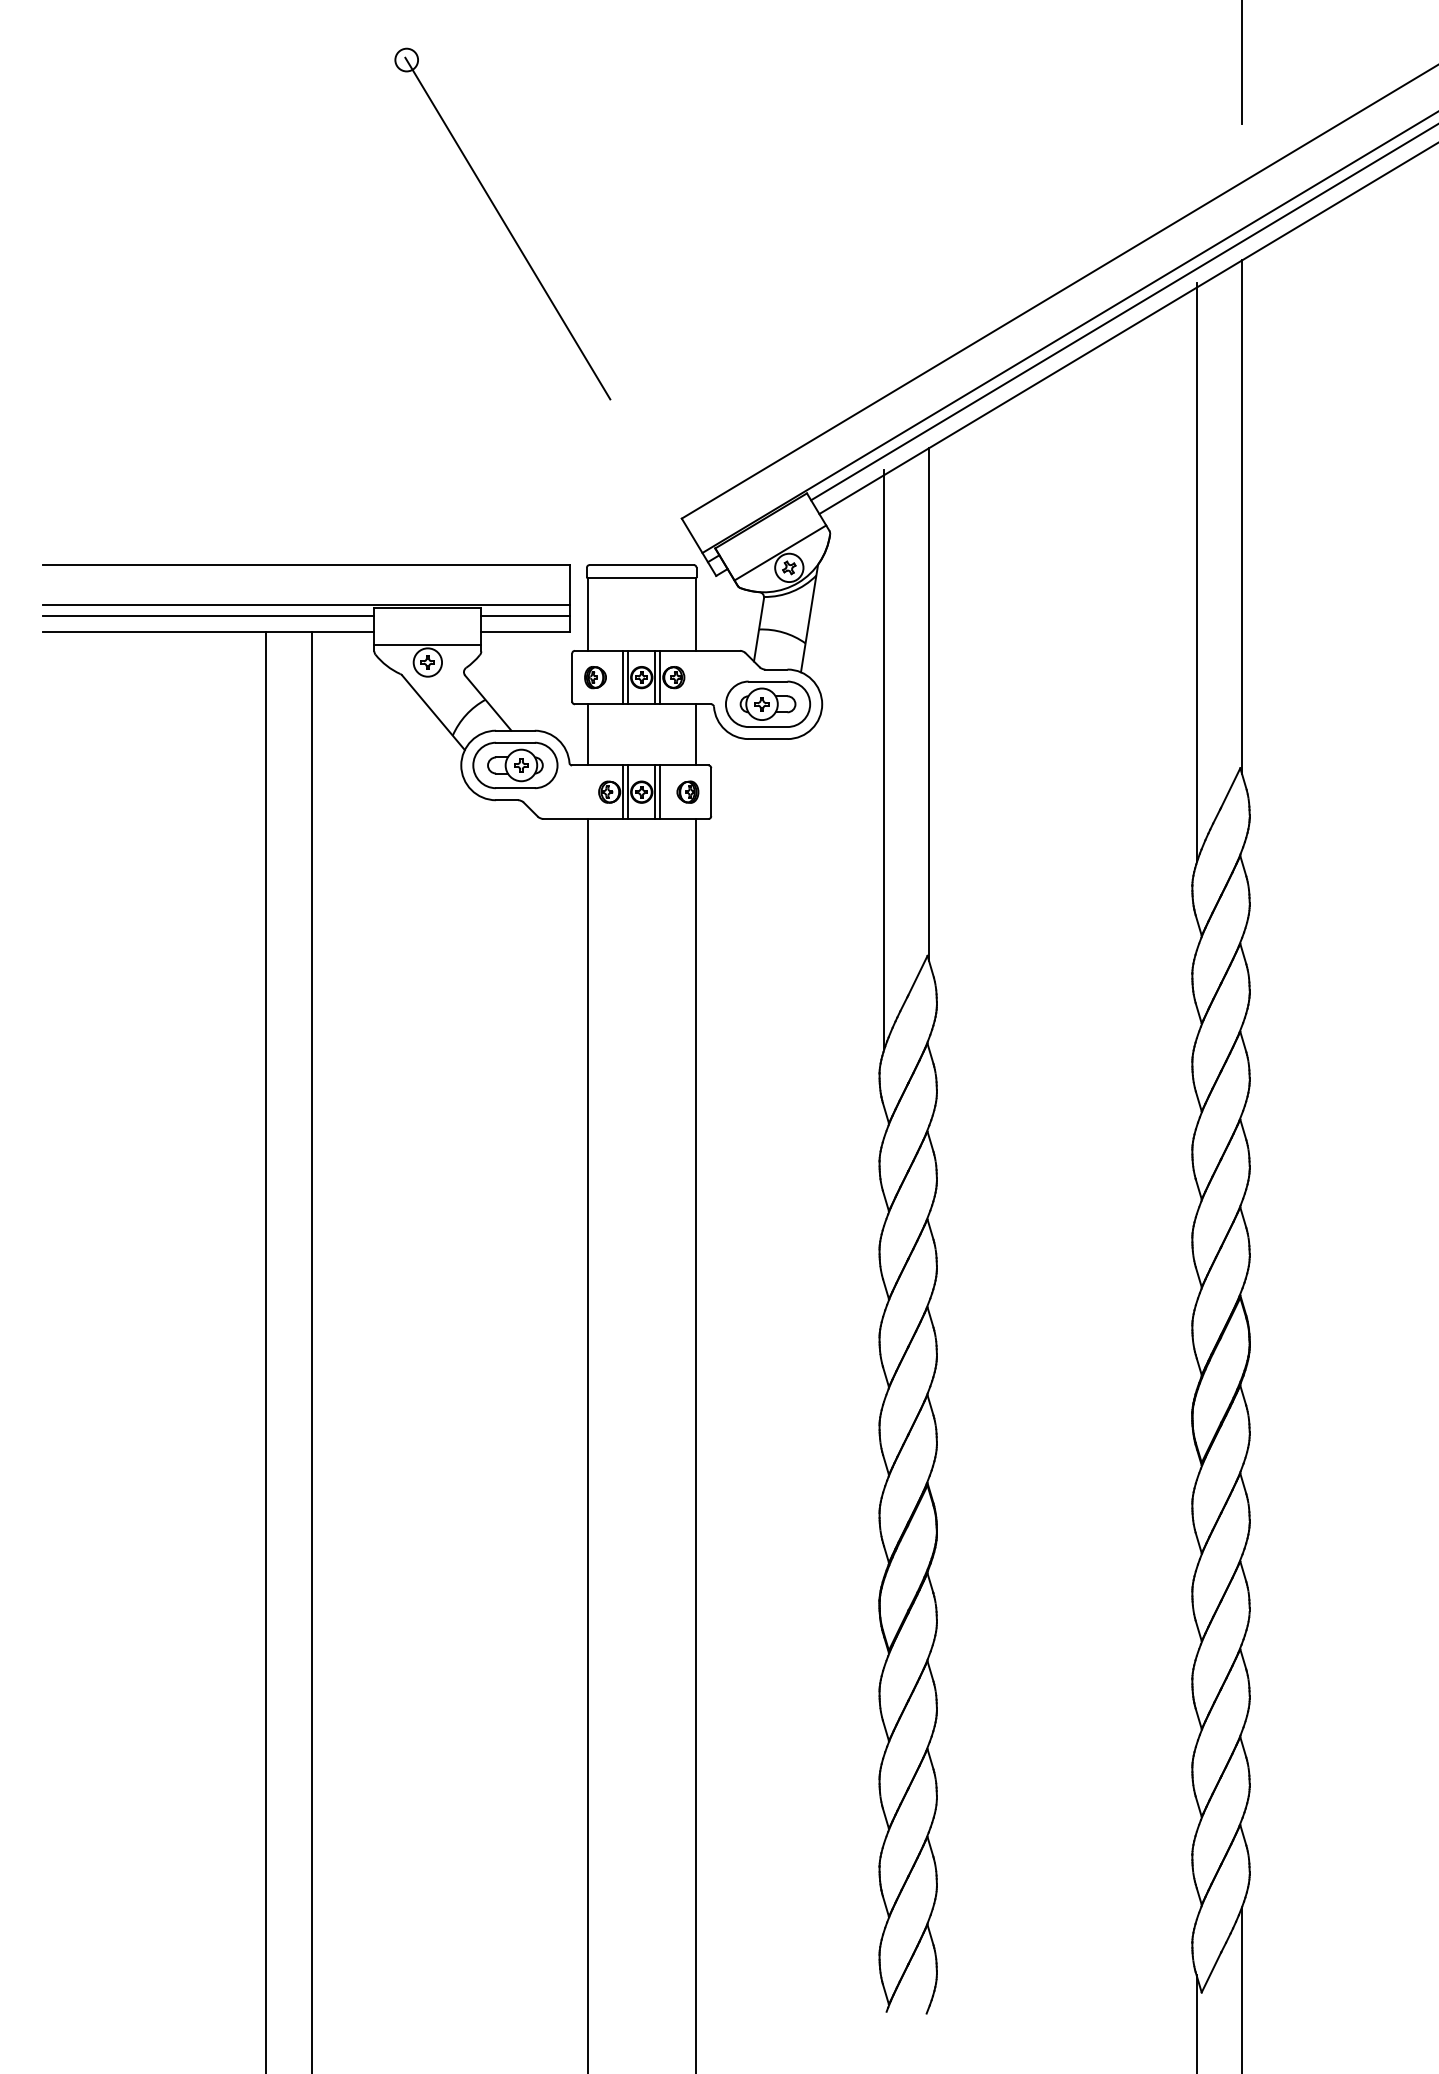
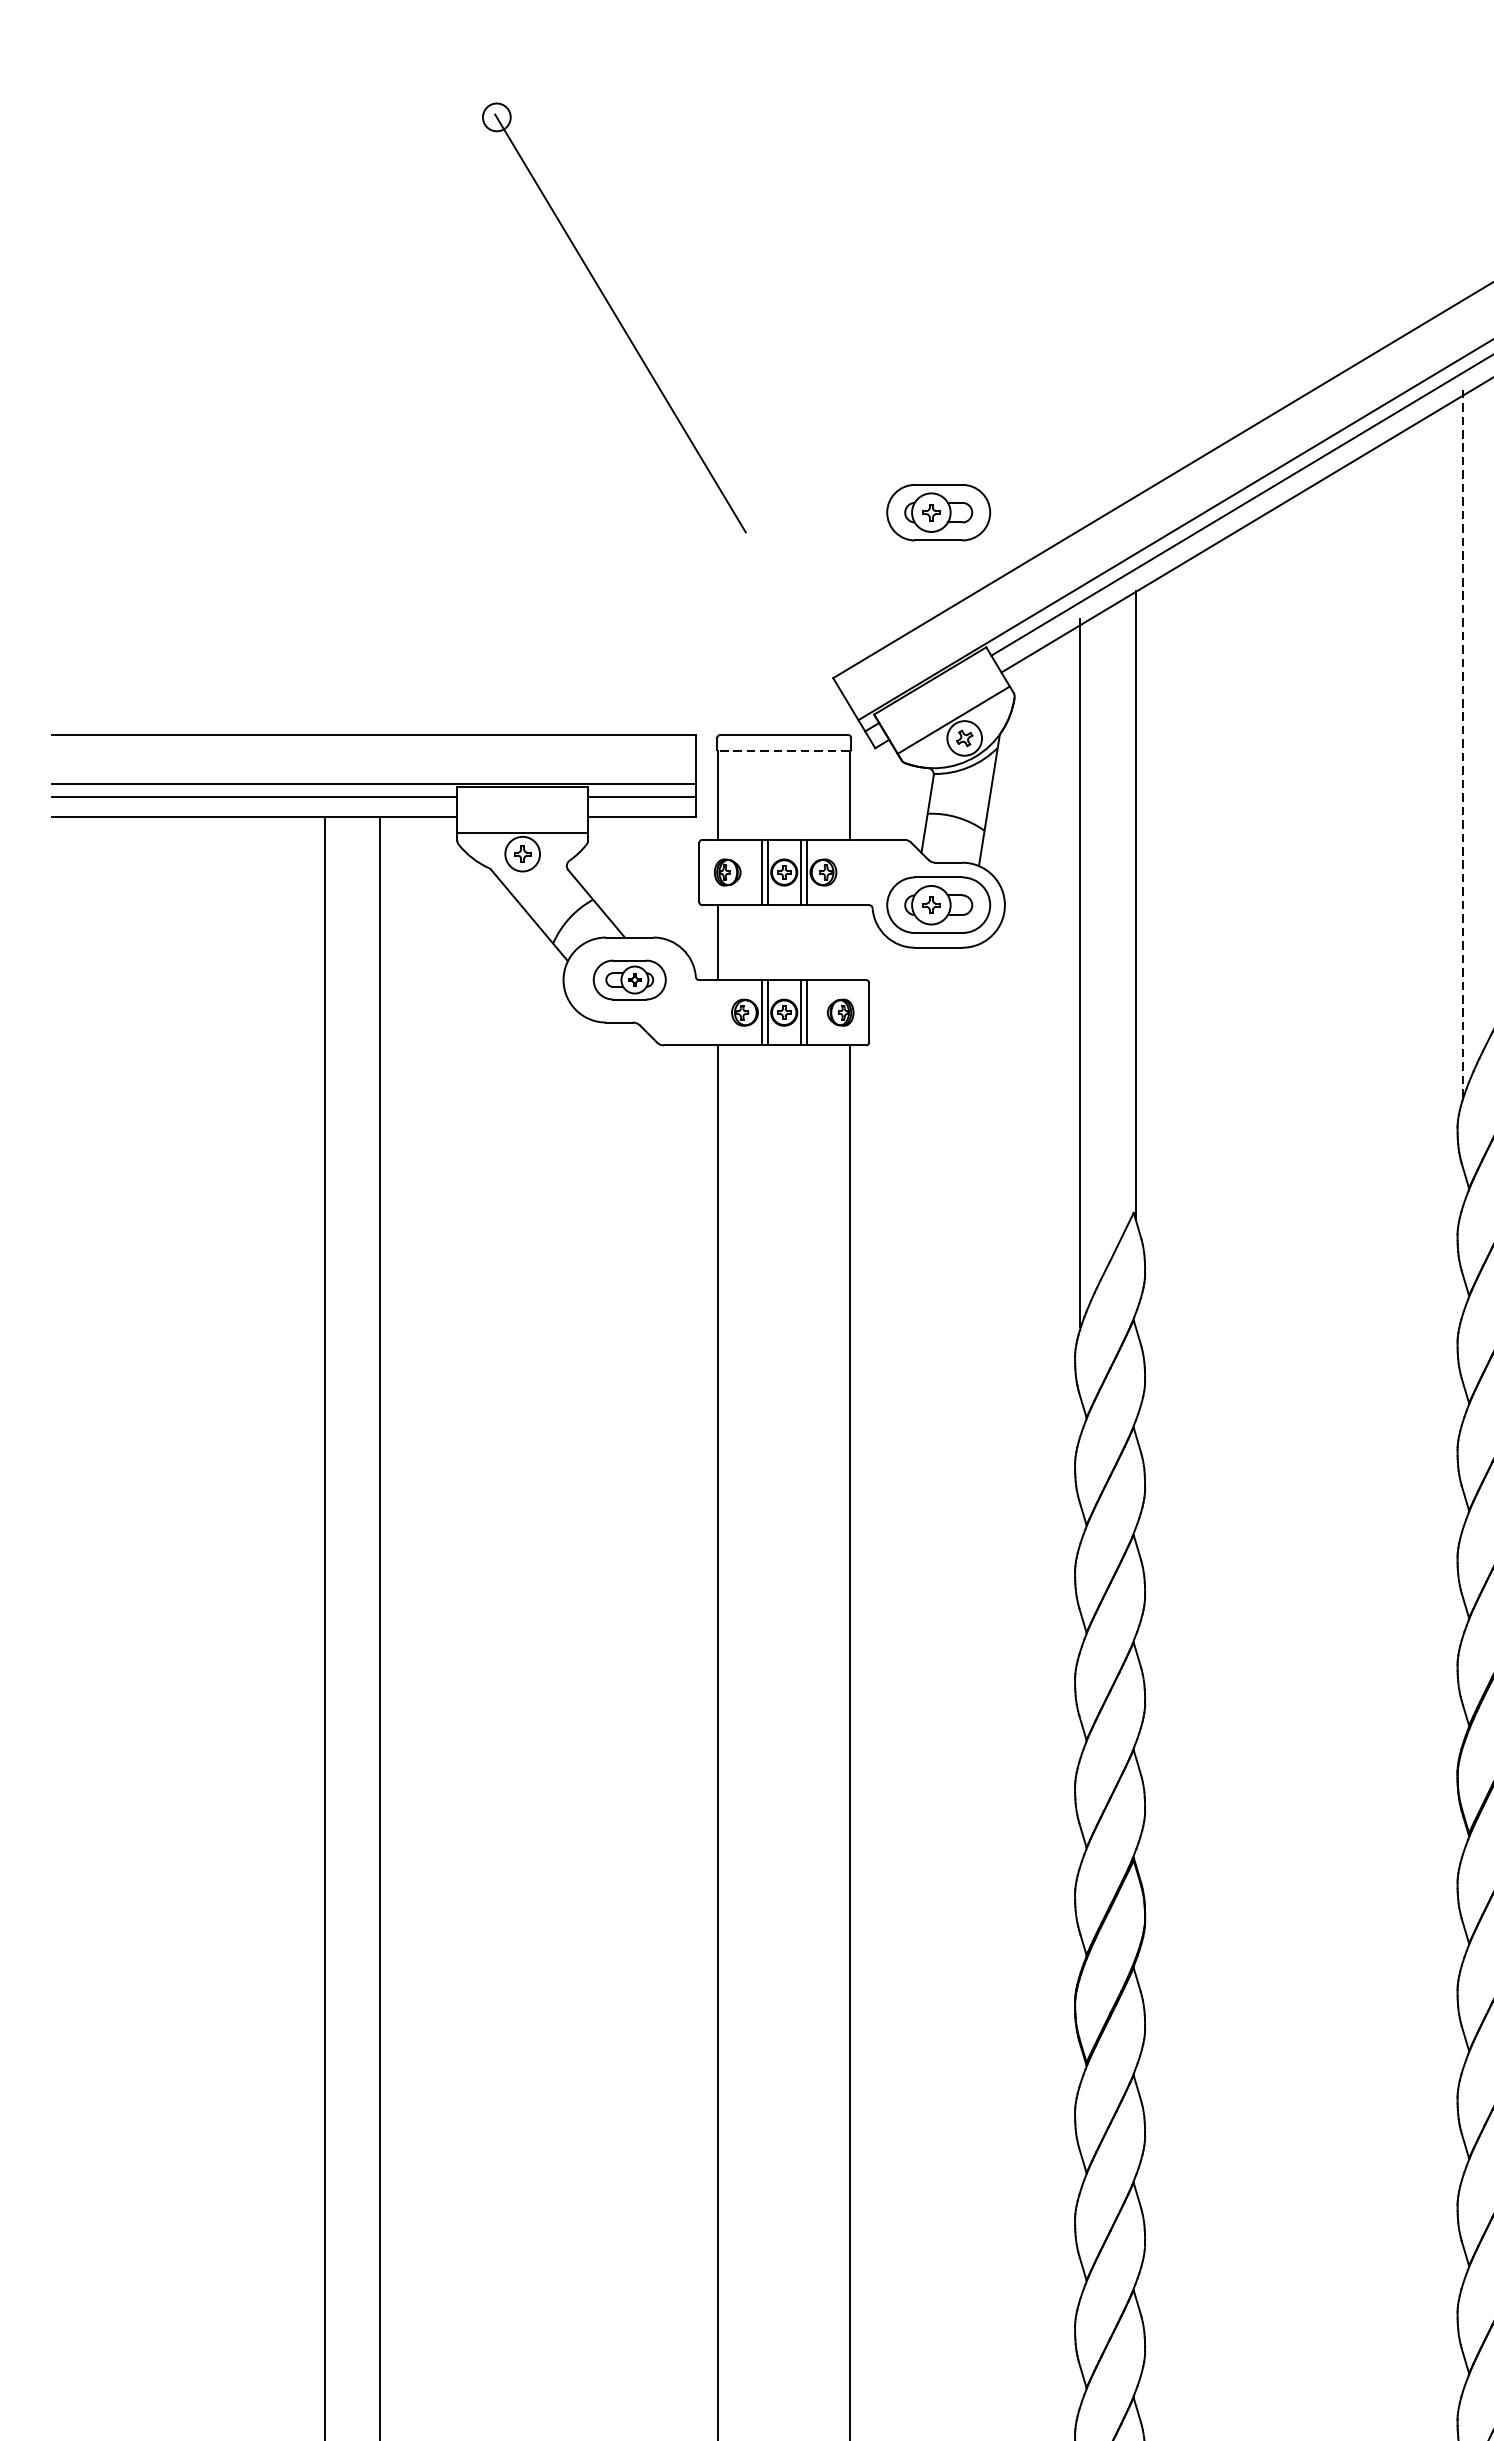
part: (768, 382) -> (939, 511), added
line: (1196, 572) -> (1462, 744), solid -> dashed
line: (641, 578) -> (783, 751), solid -> dashed
line: (695, 734) -> (849, 942), removed
part: (515, 765) -> (629, 980), size x0.7

